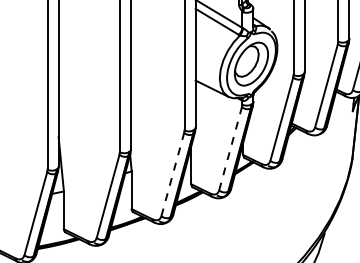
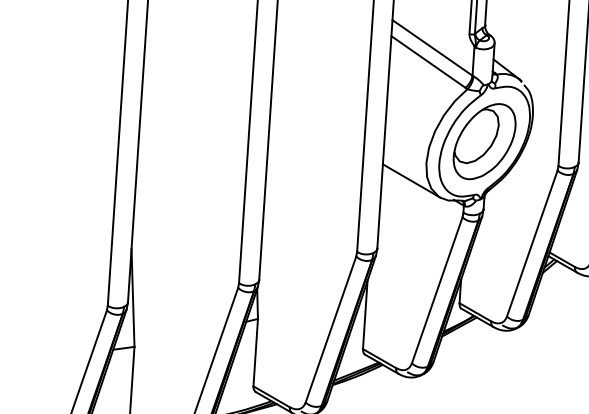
line: (230, 148) -> (437, 289), dashed -> solid
line: (172, 174) -> (330, 329), dashed -> solid

